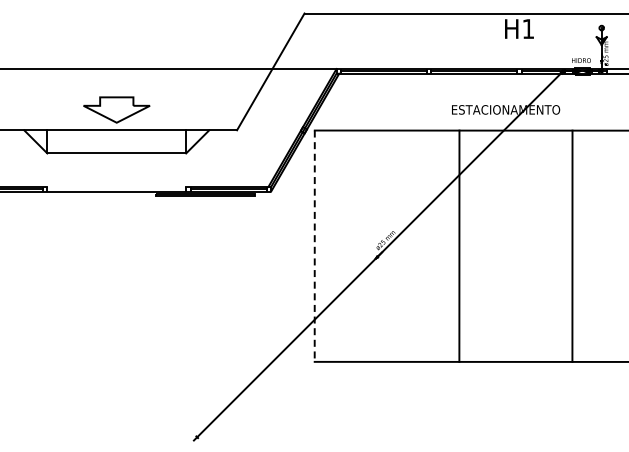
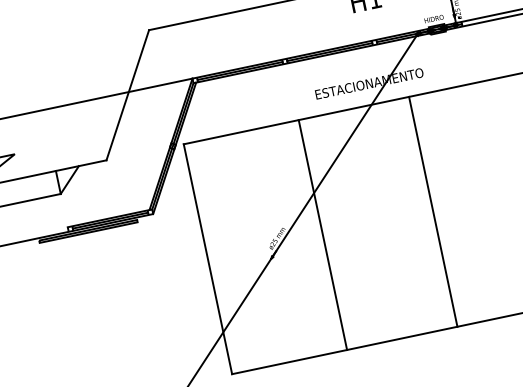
line: (459, 245) -> (322, 234), moved
line: (572, 245) -> (433, 211), moved
line: (314, 246) -> (207, 259), dashed -> solid

